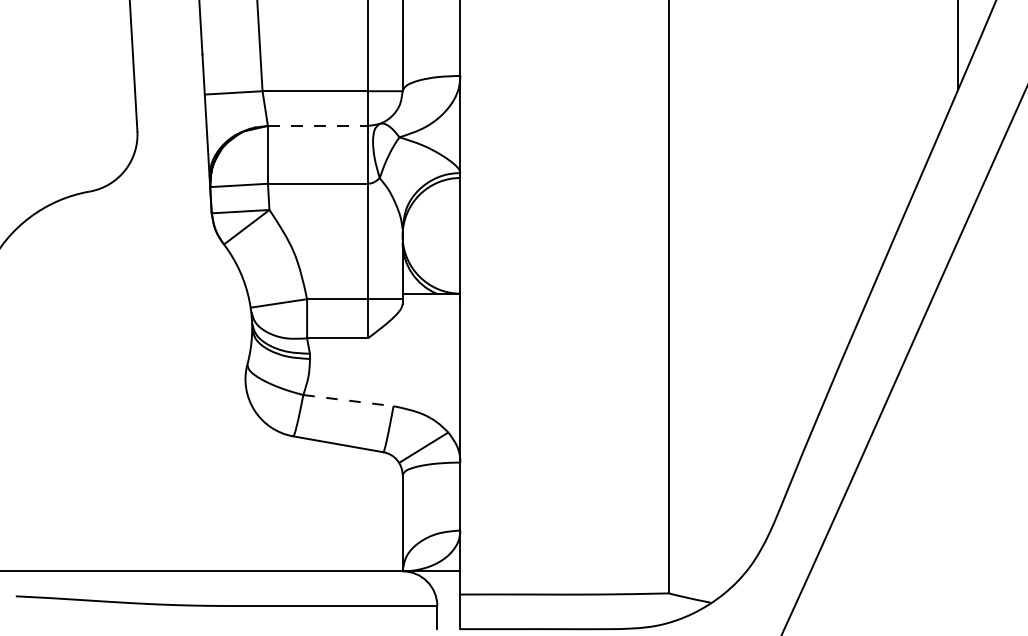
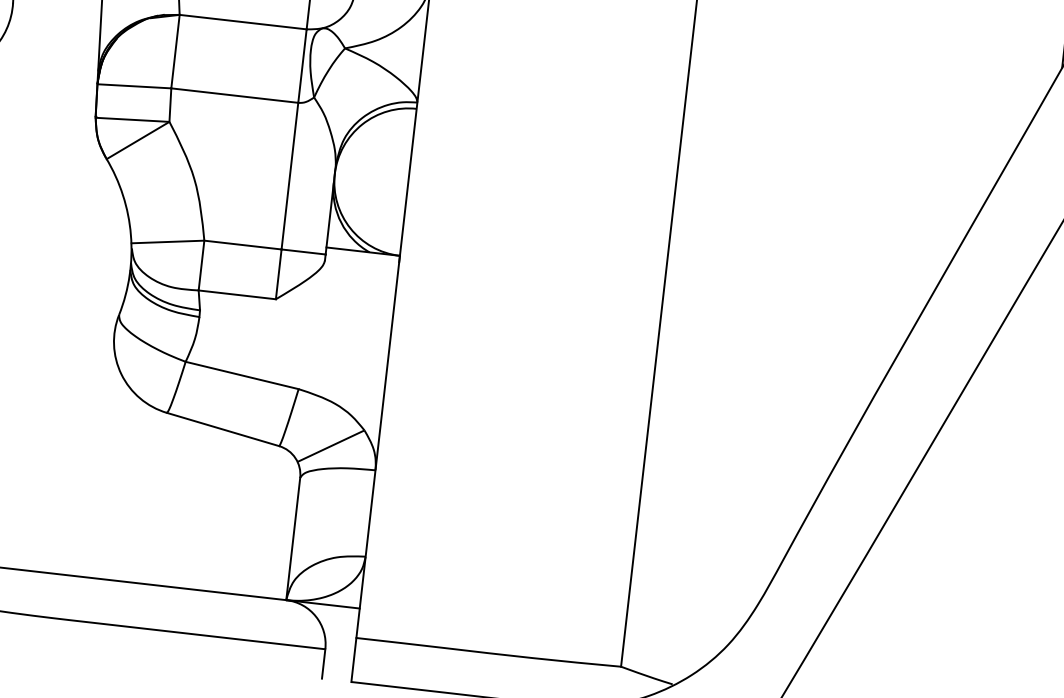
line: (317, 125) -> (242, 21), dashed -> solid
line: (348, 400) -> (242, 375), dashed -> solid

